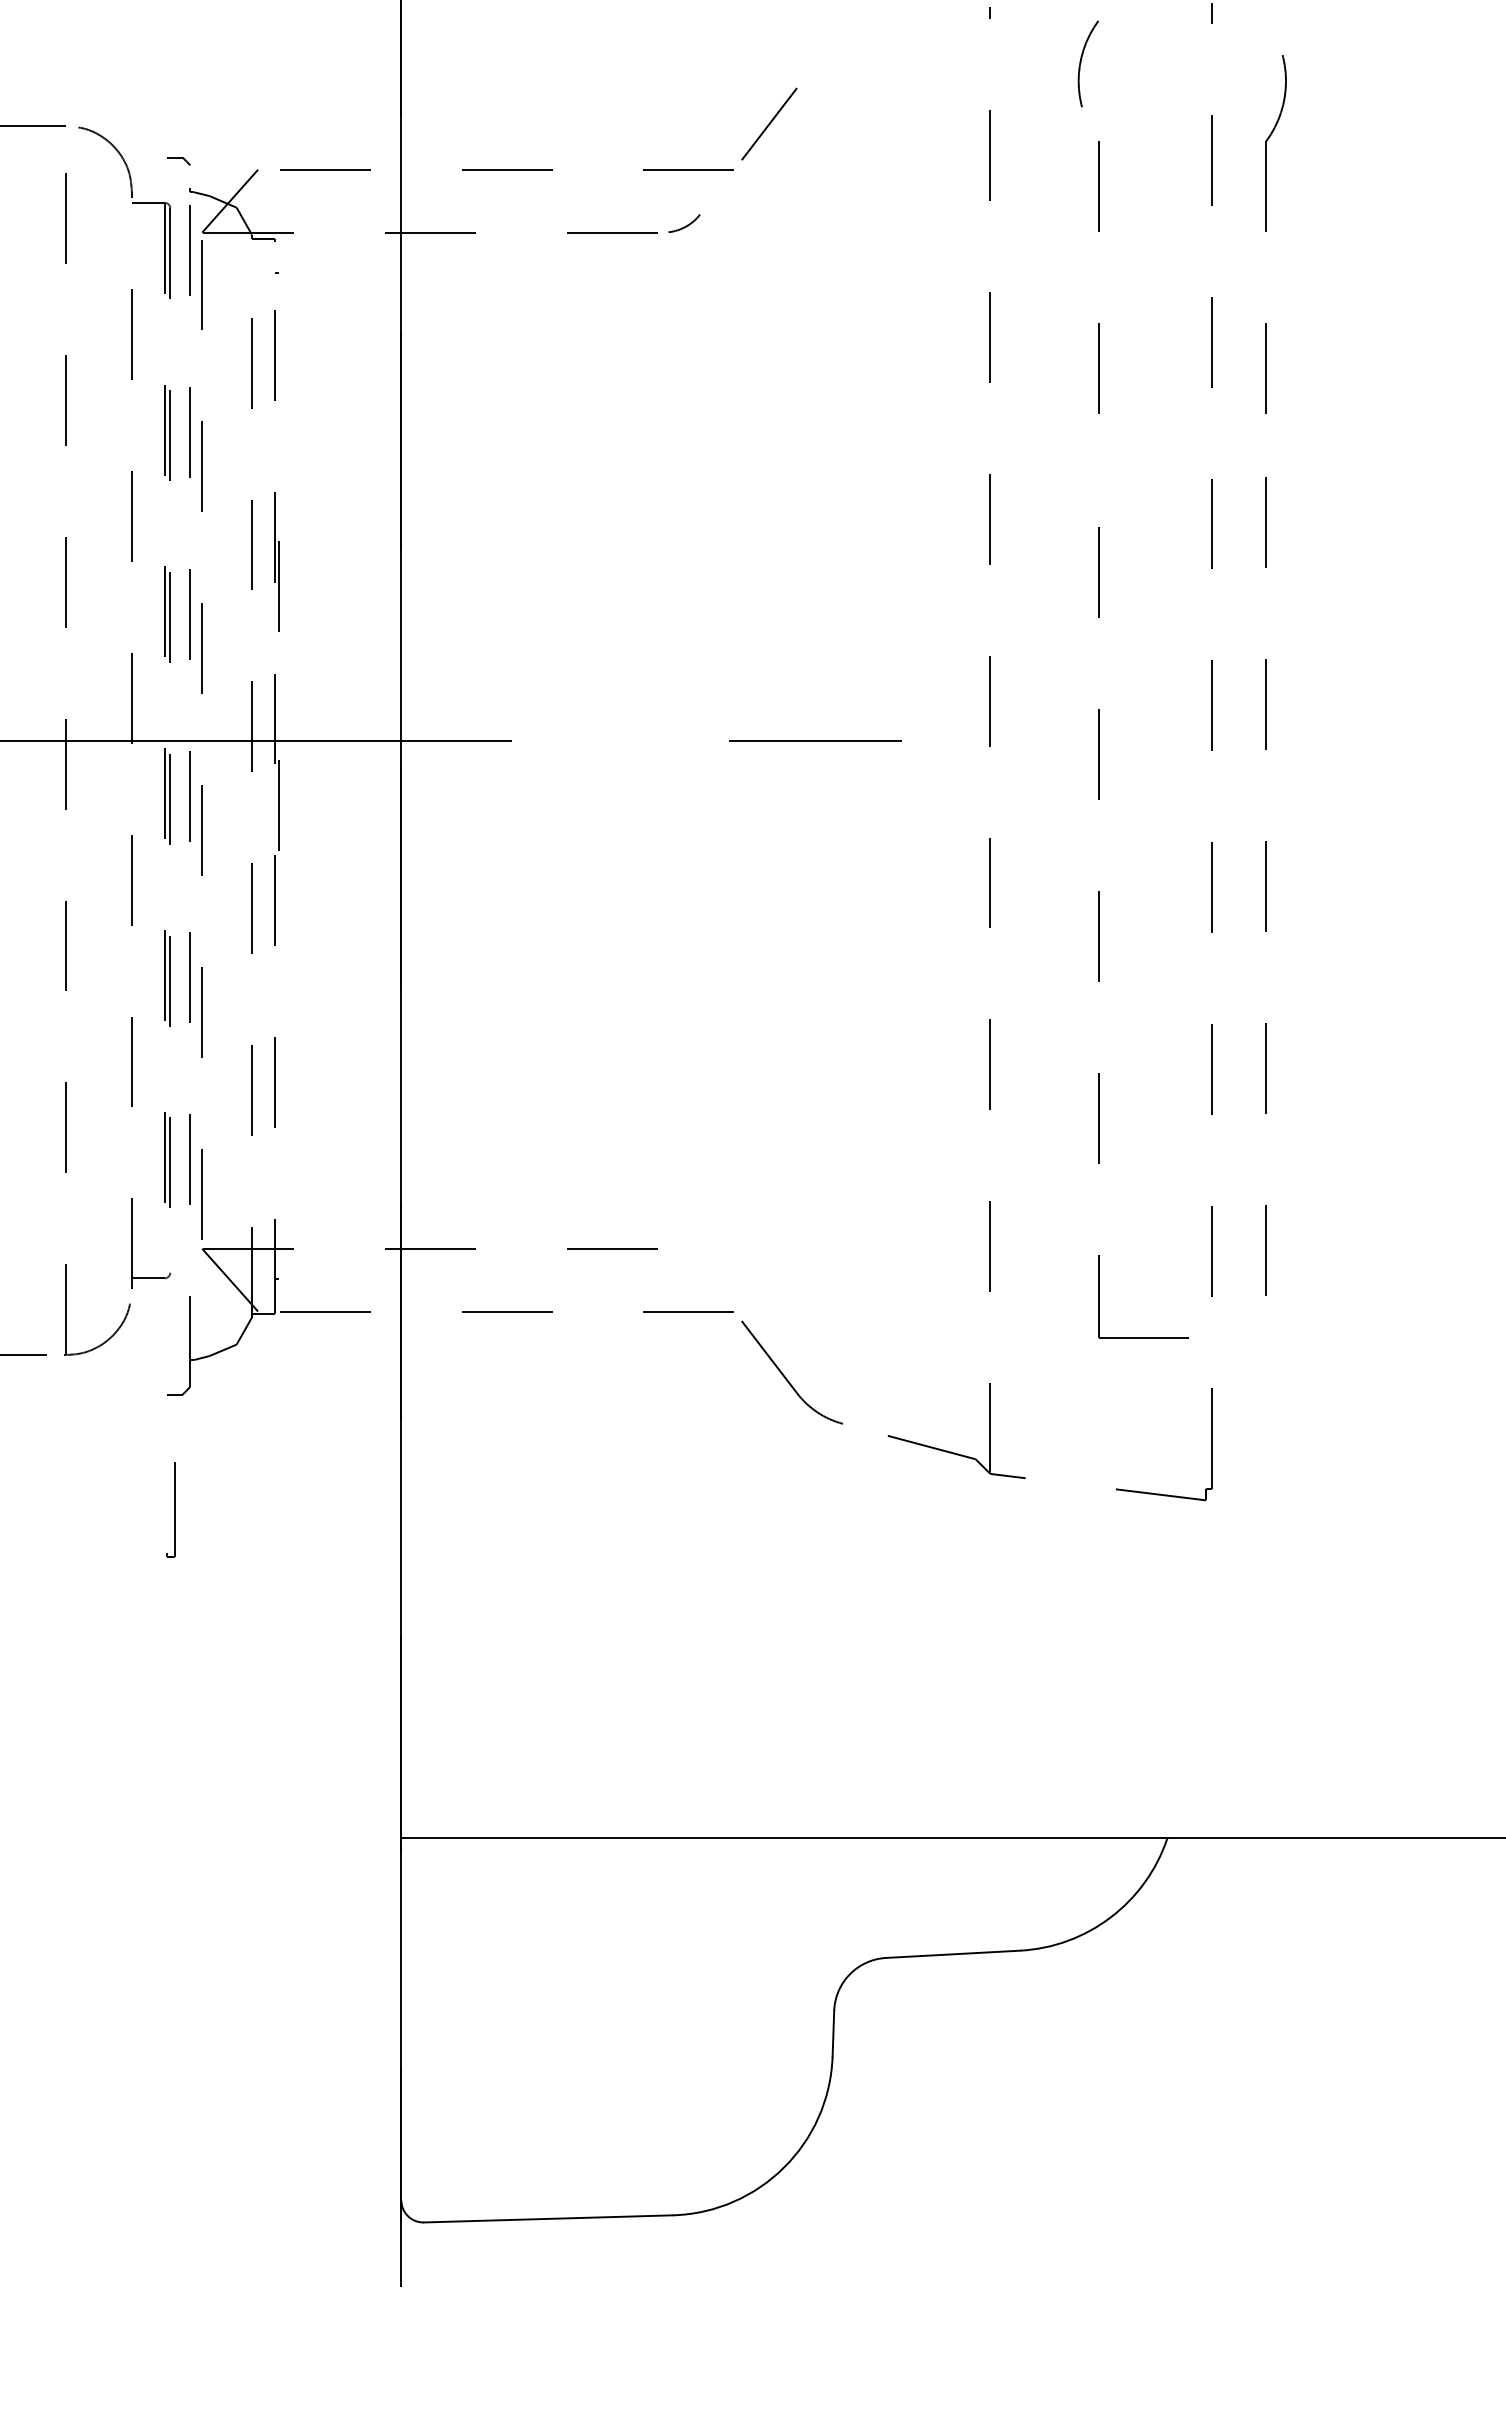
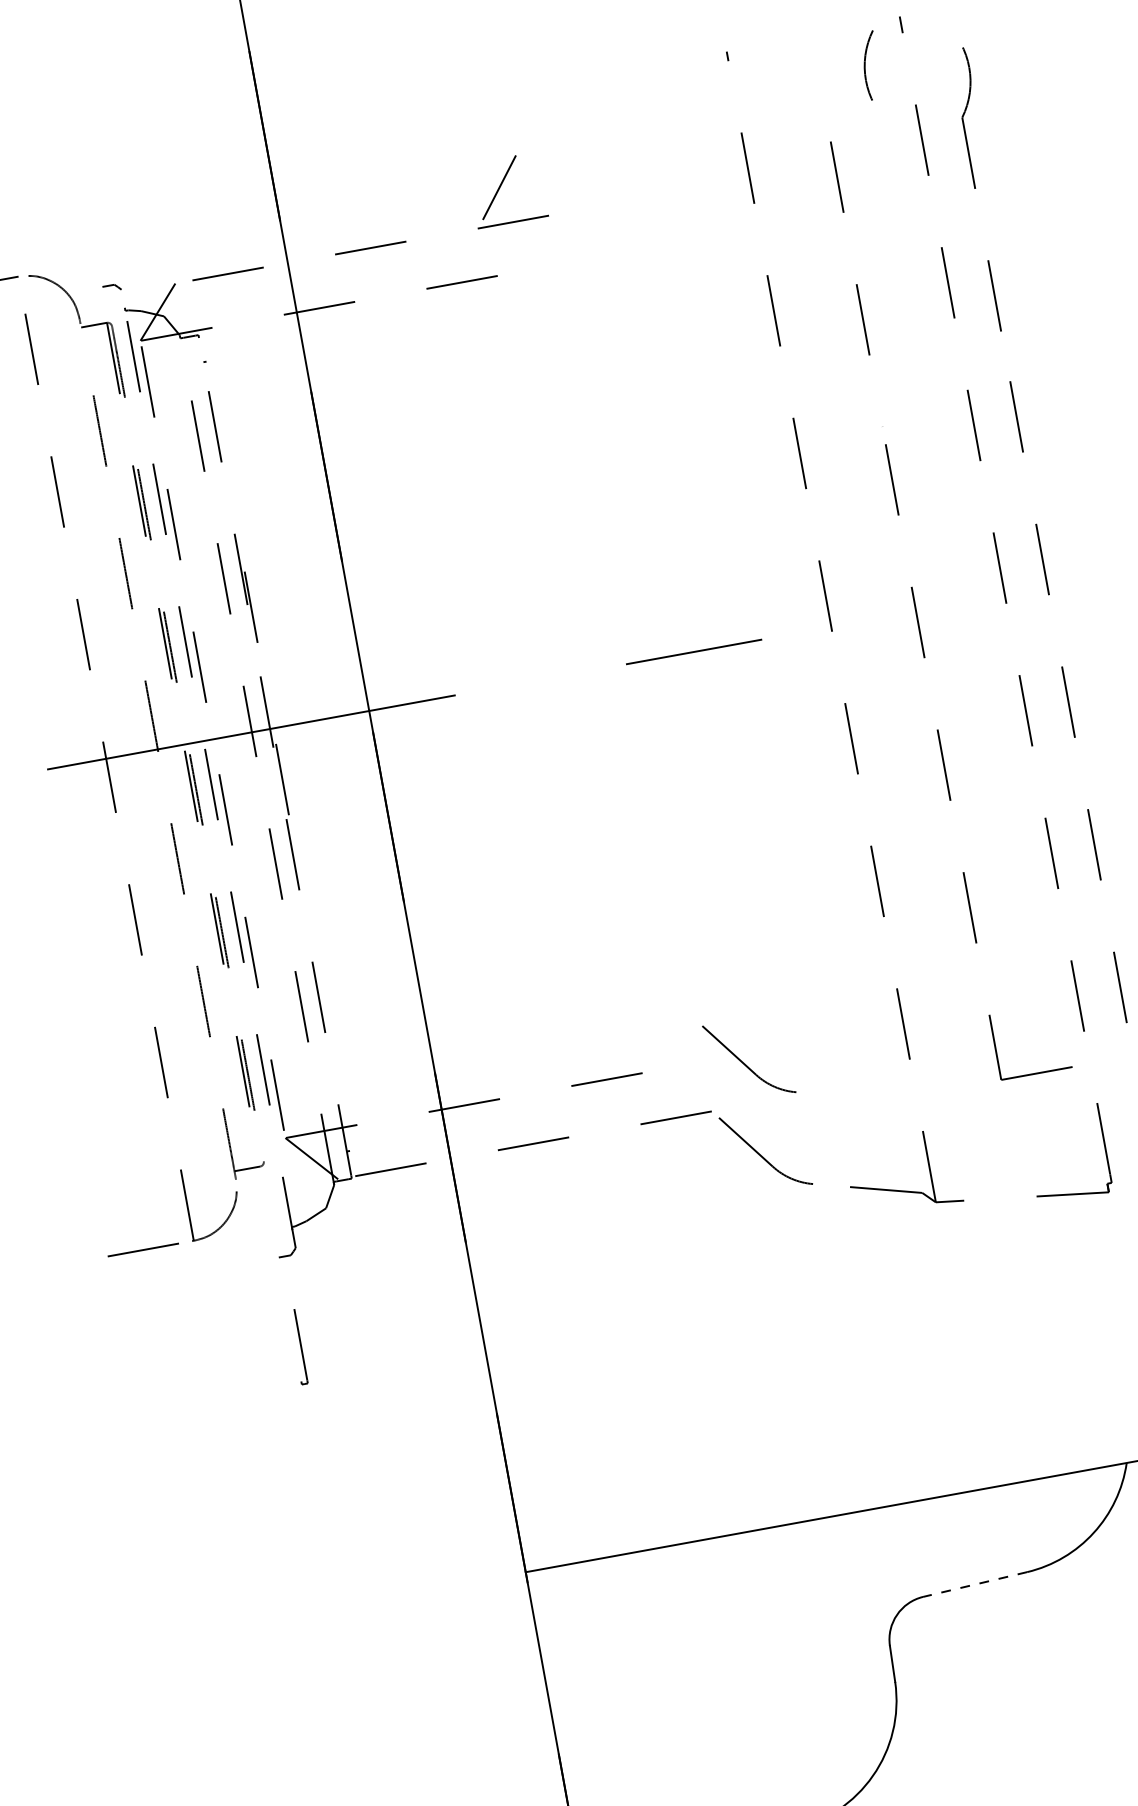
curve: (1081, 63) -> (865, 66), moved
line: (769, 123) -> (499, 187), moved
curve: (685, 225) -> (518, 266), removed
part: (786, 1260) -> (745, 1063), added
line: (952, 1954) -> (974, 1584), solid -> dashed

